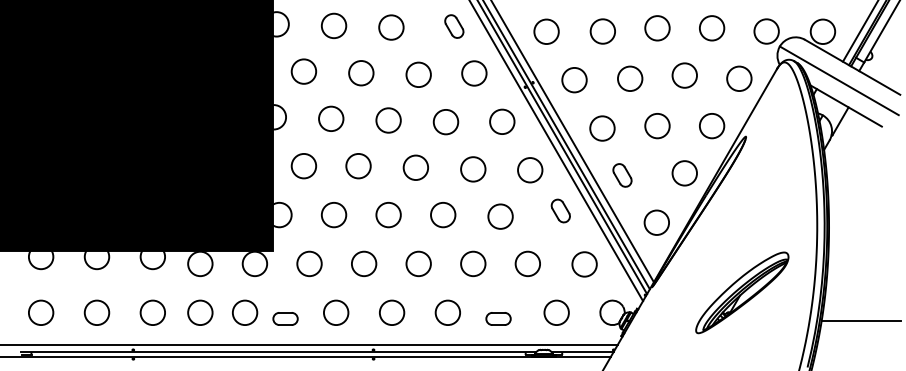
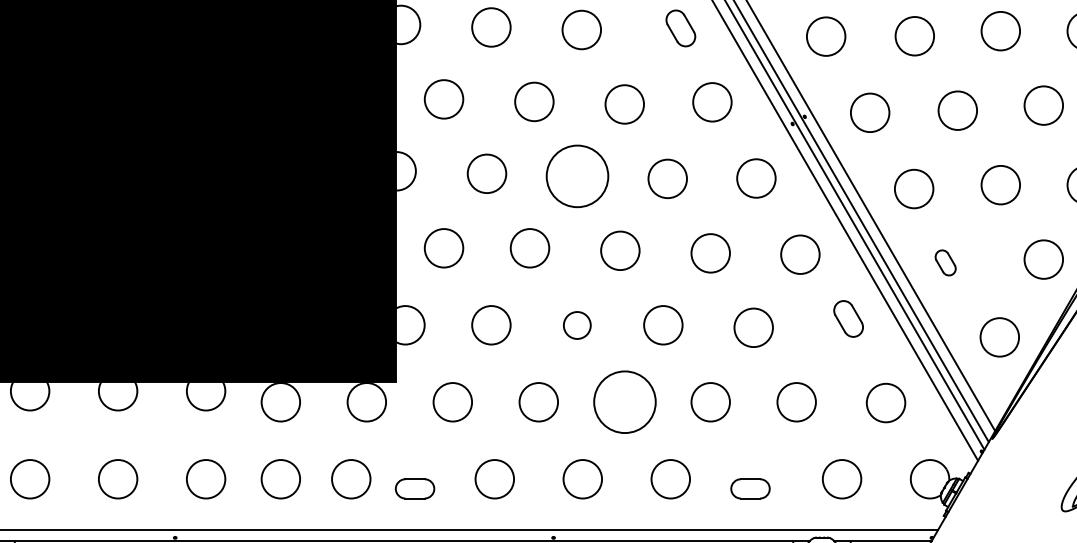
circle: (388, 120) -> (577, 176), size x1.6
part: (622, 175) -> (945, 262), size x0.7
circle: (388, 215) -> (577, 325), size x0.7
circle: (418, 263) -> (624, 401), size x1.6

